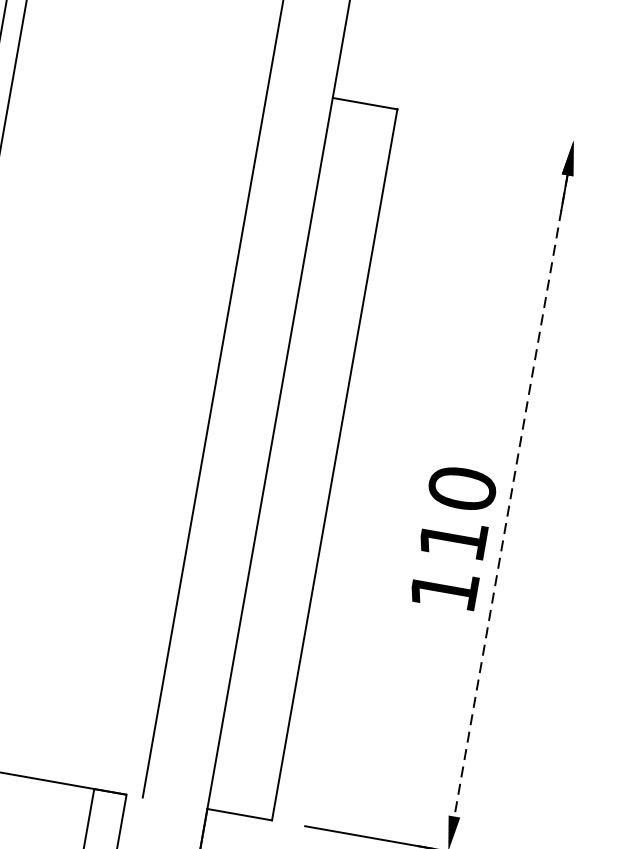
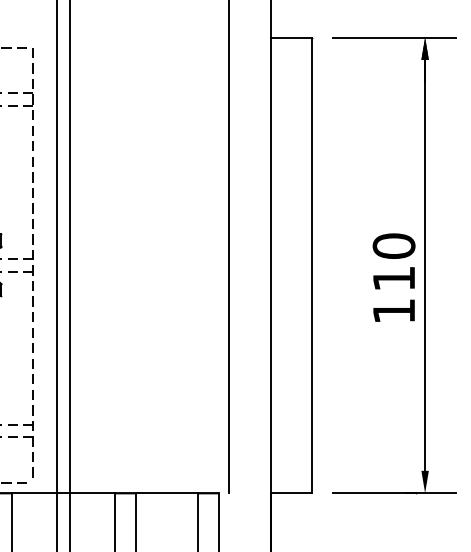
line: (525, 131) -> (394, 37), added
line: (511, 496) -> (425, 265), dashed -> solid
text: (452, 537) -> (393, 277), moved

